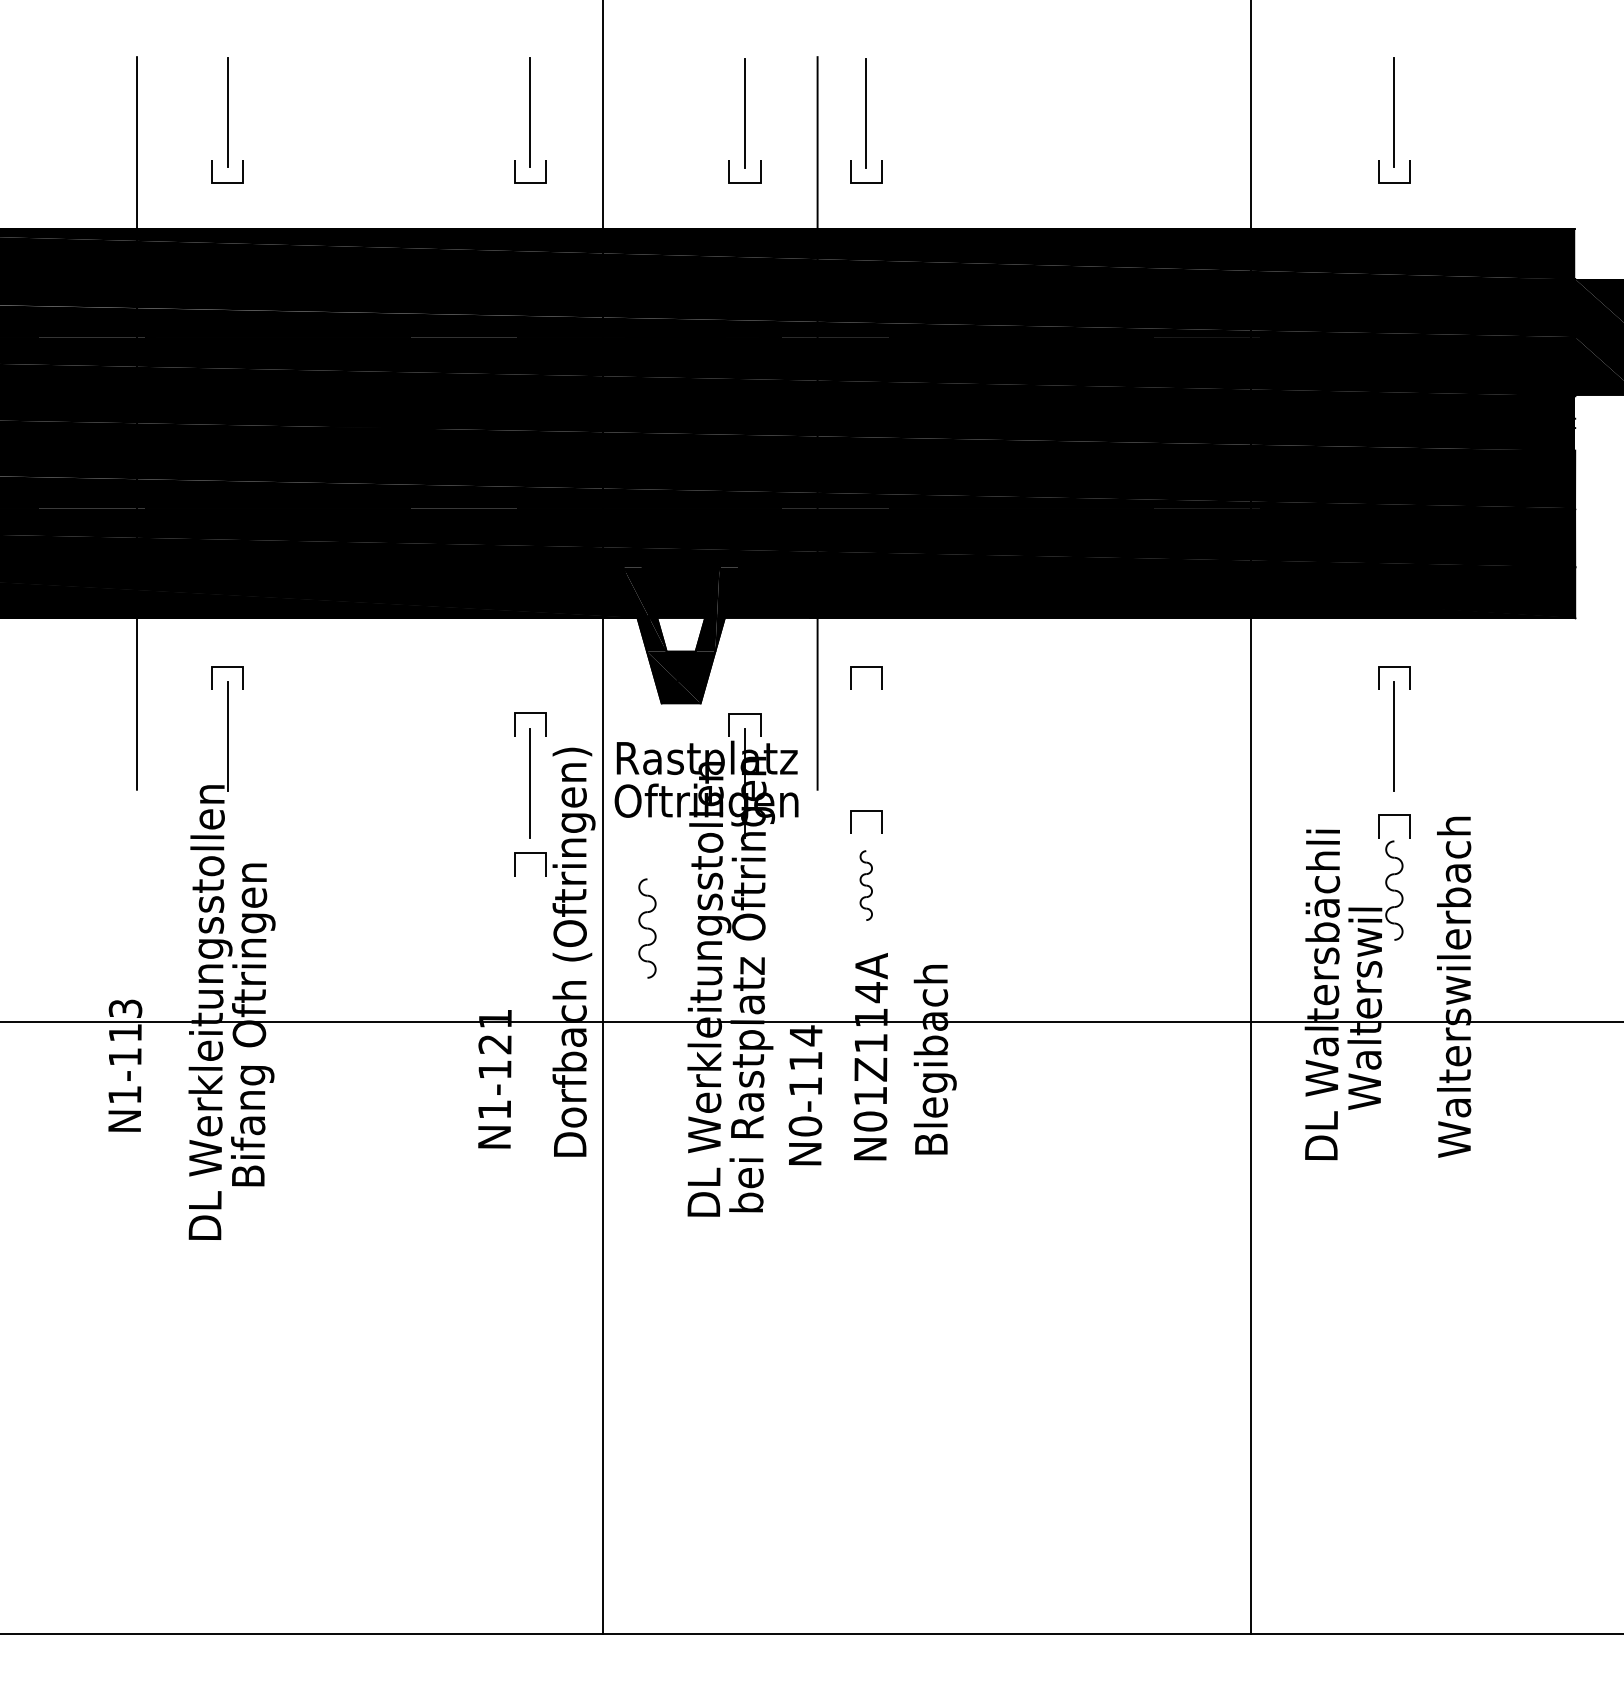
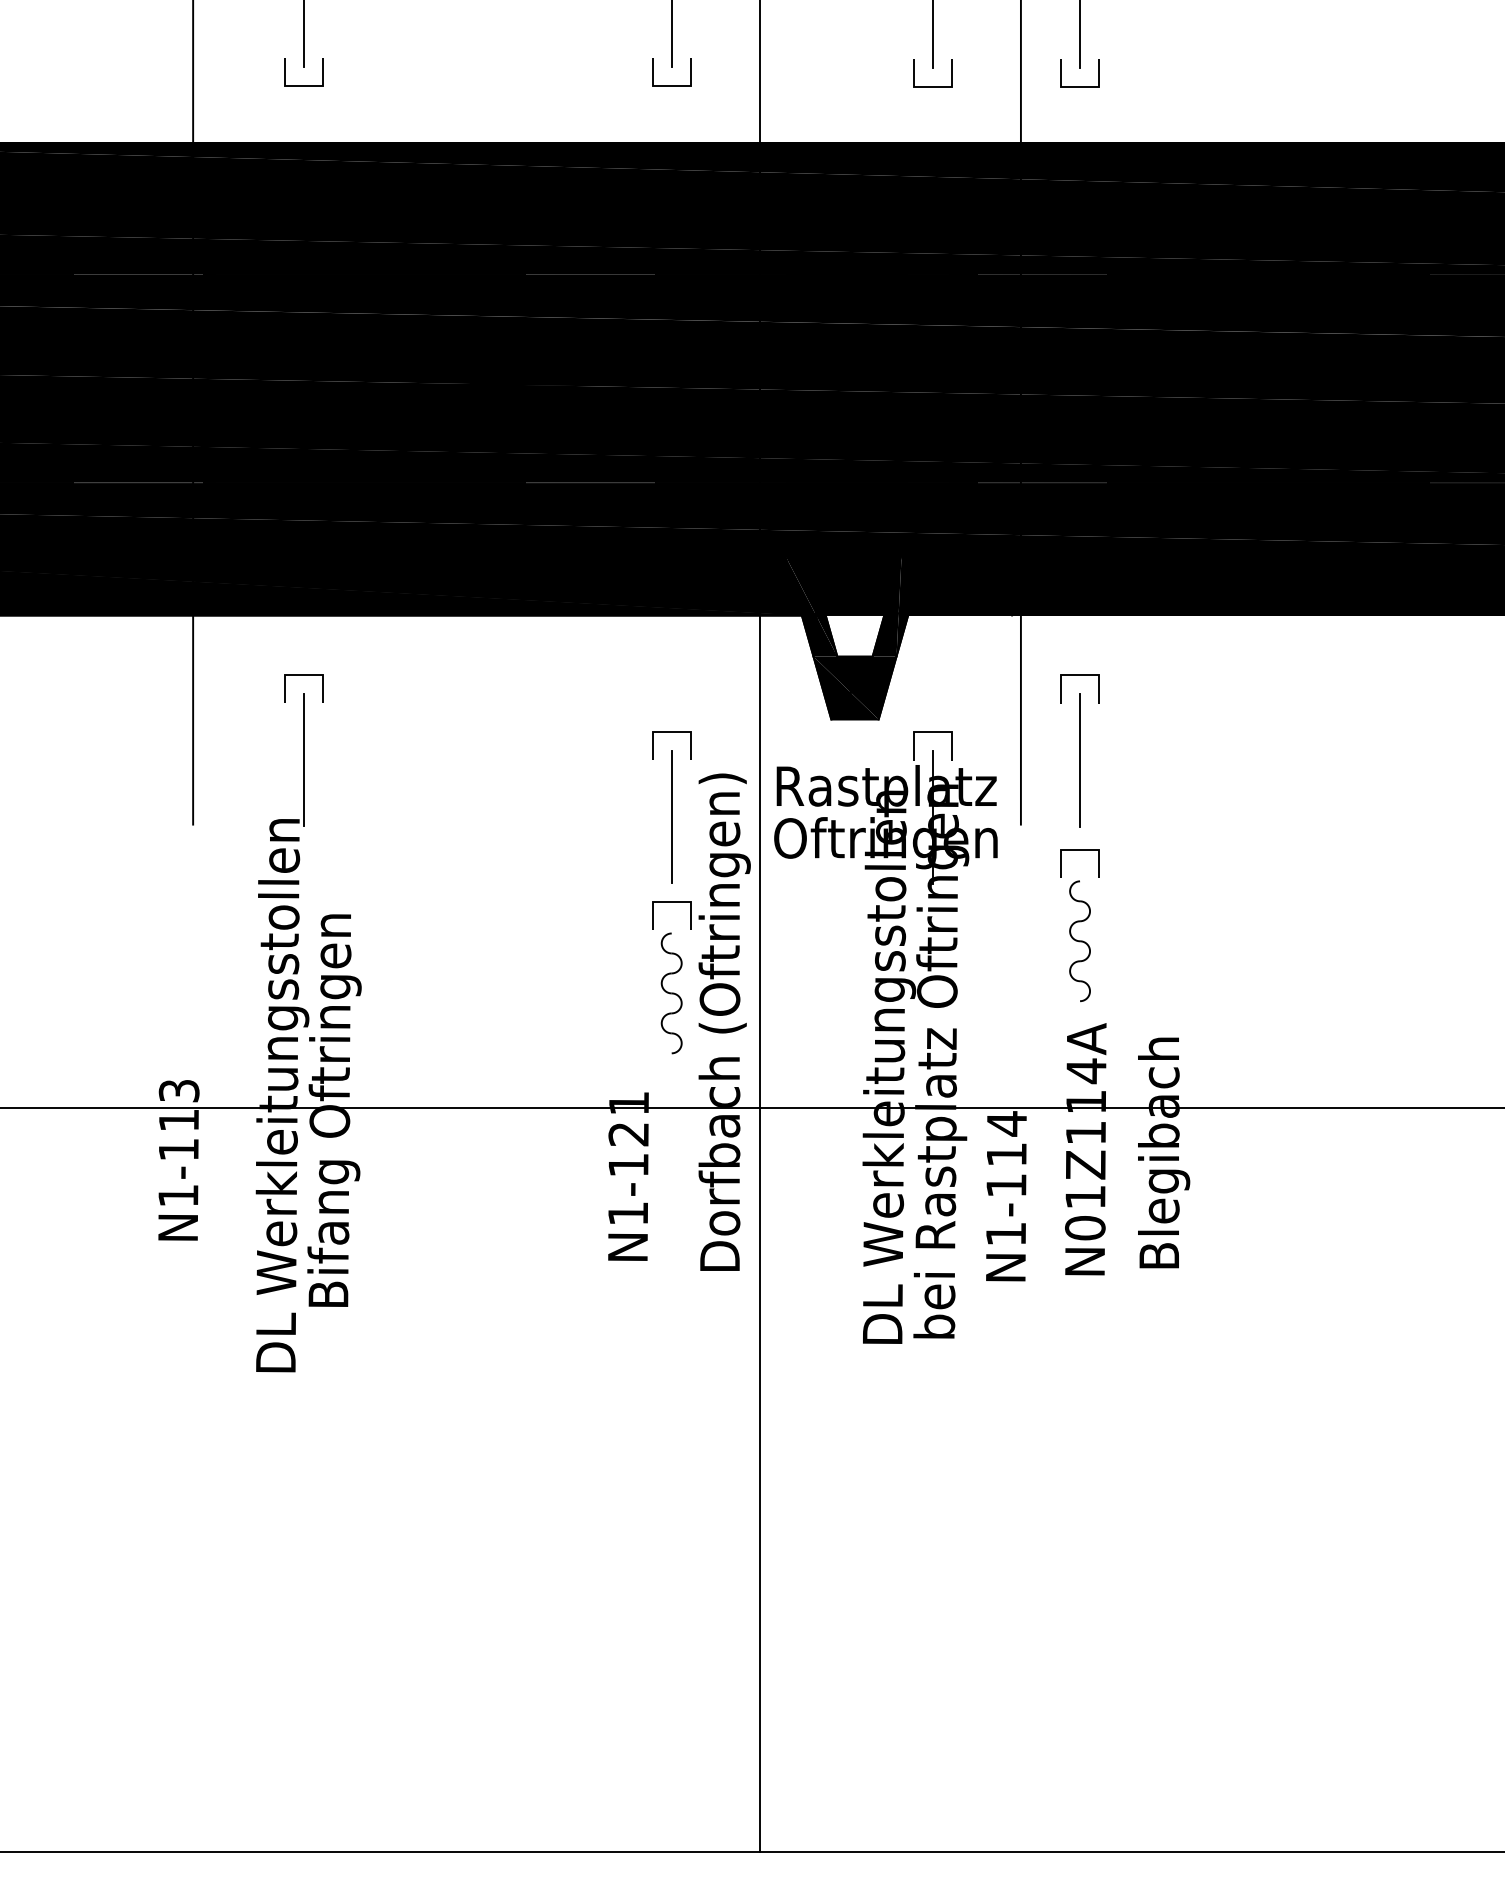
line: (866, 736) -> (1080, 759), added
part: (866, 885) -> (1080, 941), size x1.43
part: (647, 928) -> (671, 993), moved
text: (805, 1126) -> (1006, 1234), N0-114 -> N1-114

